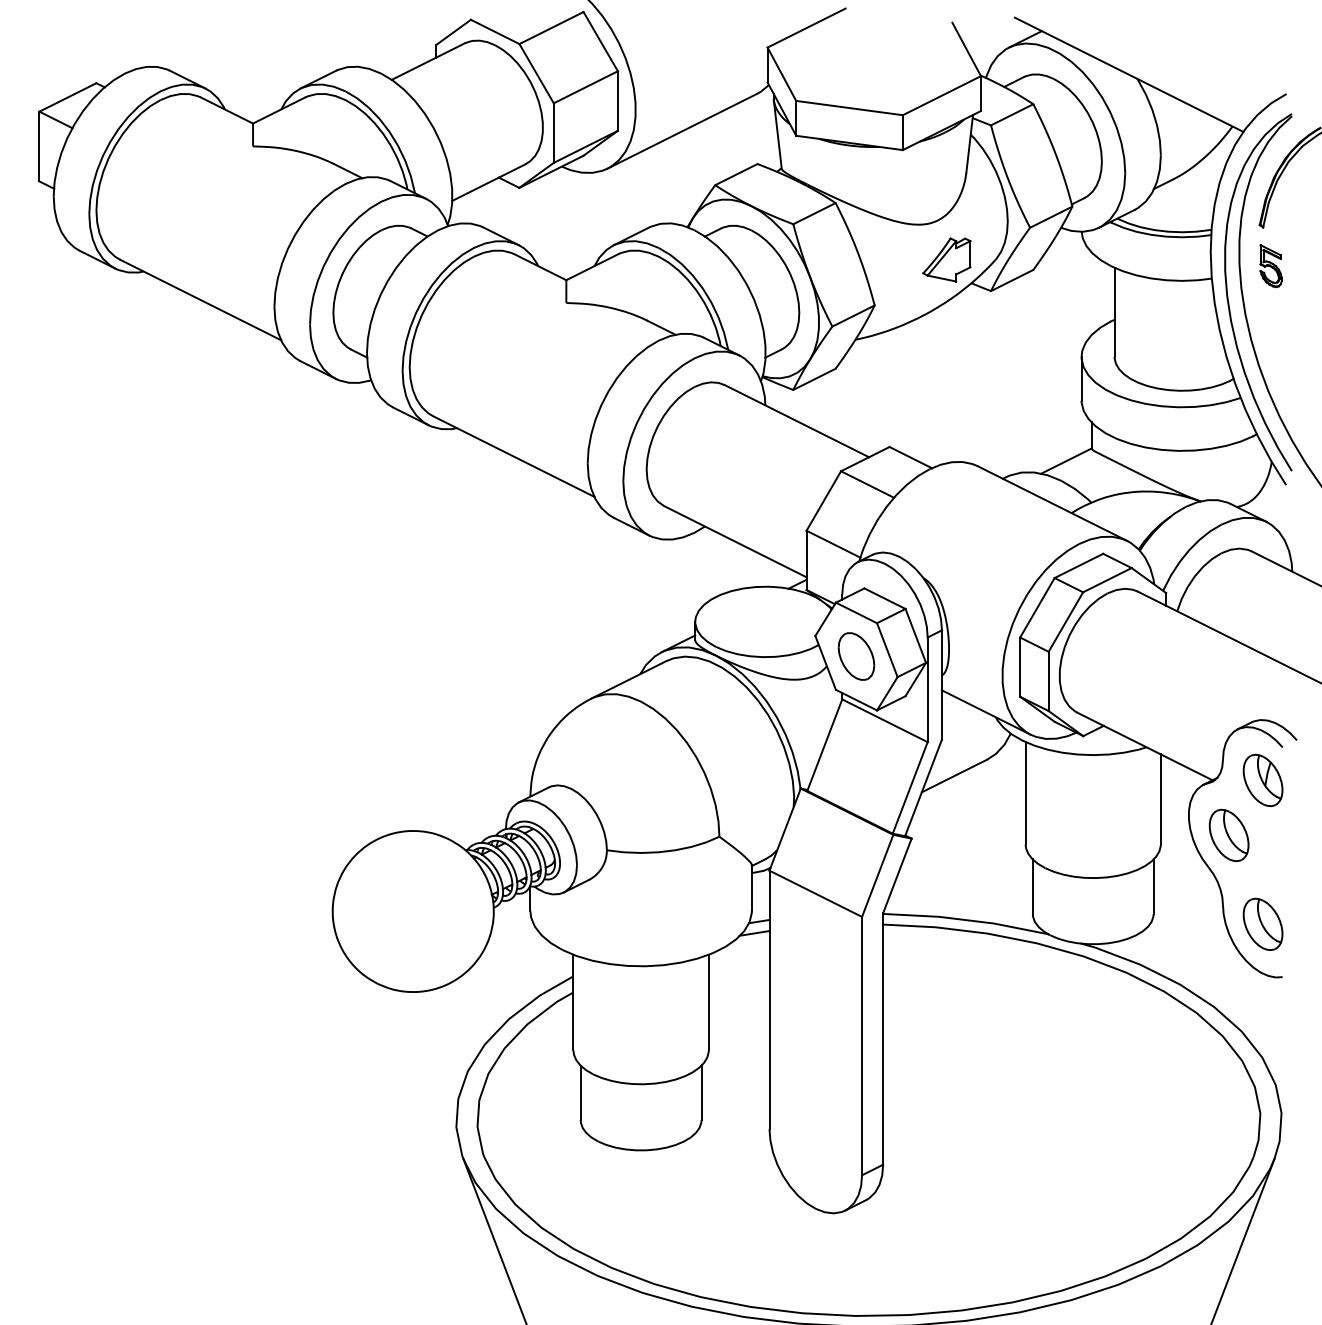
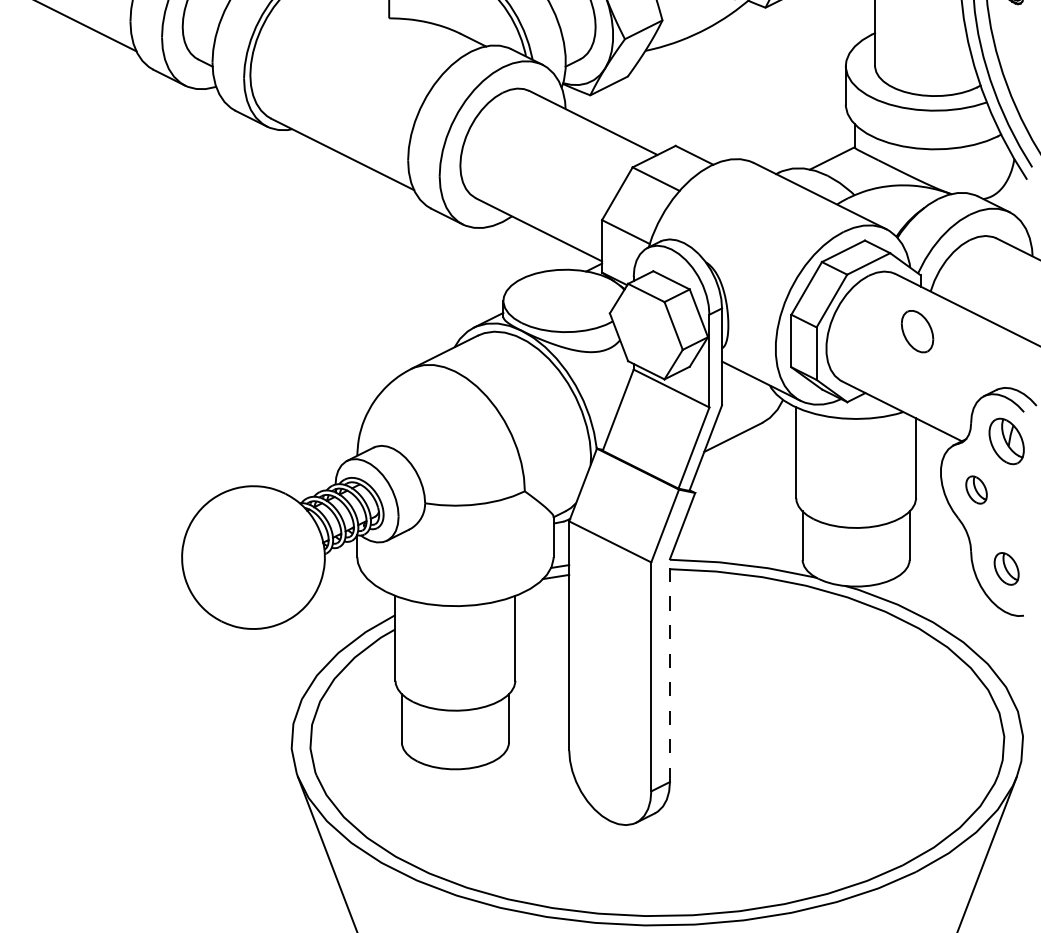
part: (856, 656) -> (917, 331), moved
part: (1228, 834) -> (976, 489), size x0.6
part: (1262, 923) -> (1006, 568), size x0.7
line: (883, 1039) -> (670, 671), solid -> dashed

